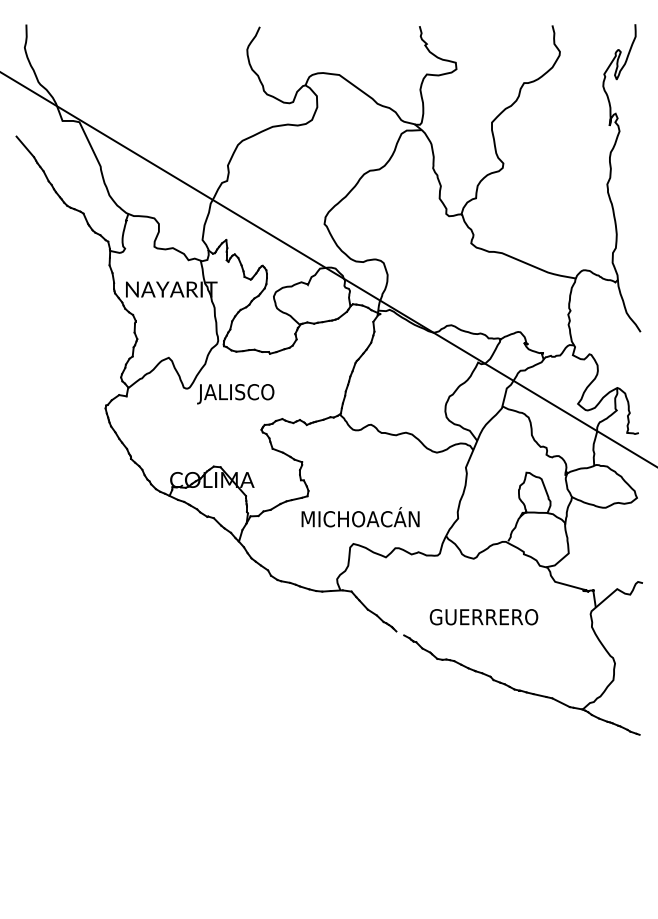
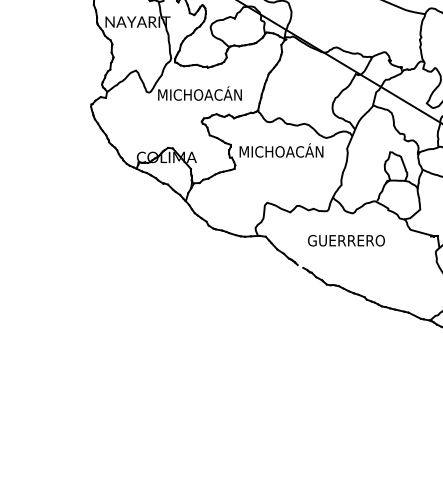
text: (257, 392) -> (199, 95), JALISCO -> MICHOACÁN
text: (360, 517) -> (281, 150), moved
text: (483, 617) -> (346, 240), moved

